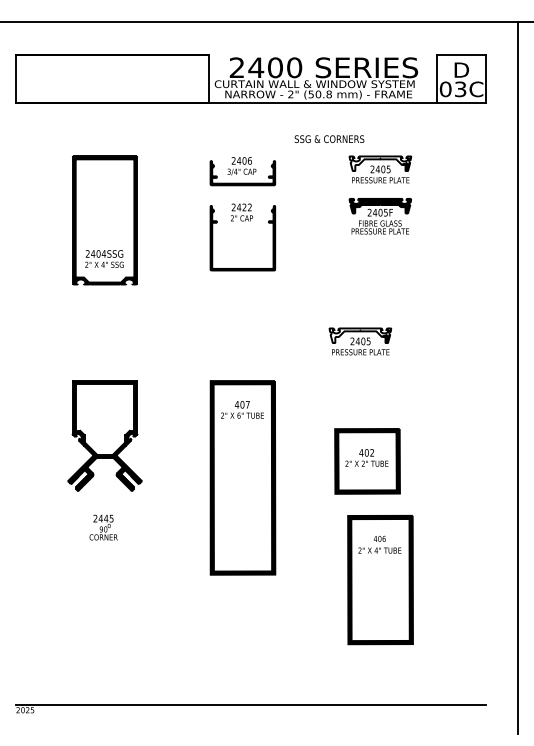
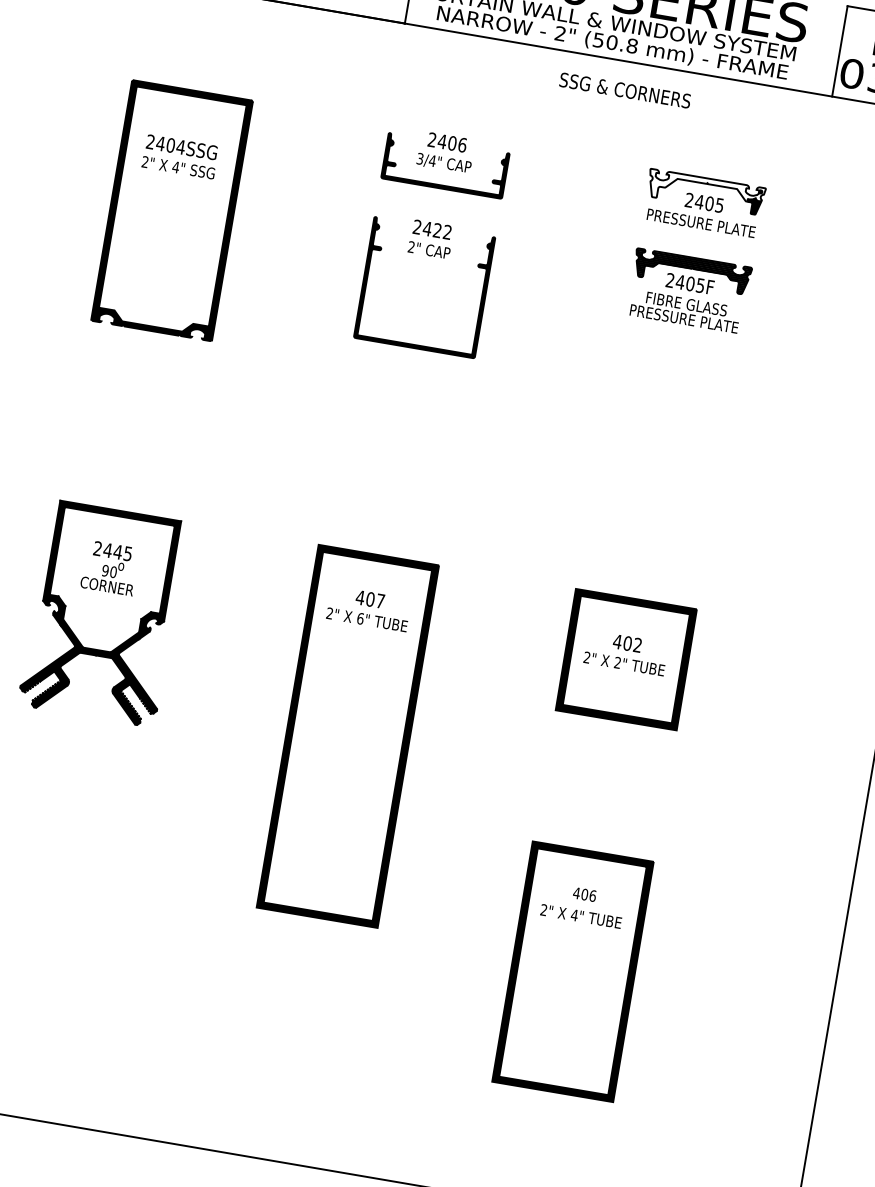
text: (329, 138) -> (625, 89), moved
text: (104, 258) -> (180, 155), moved
part: (360, 341) -> (611, 518), removed
part: (367, 461) -> (626, 659), moved
text: (103, 527) -> (110, 567), moved

